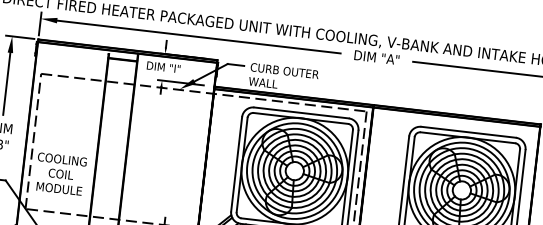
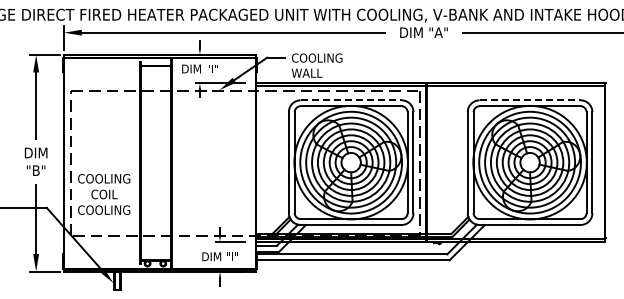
text: (287, 70) -> (331, 57), CURB OUTER -> COOLING
line: (301, 113) -> (351, 100), solid -> dashed
line: (469, 132) -> (530, 100), solid -> dashed
text: (59, 188) -> (104, 209), MODULE -> COOLING

